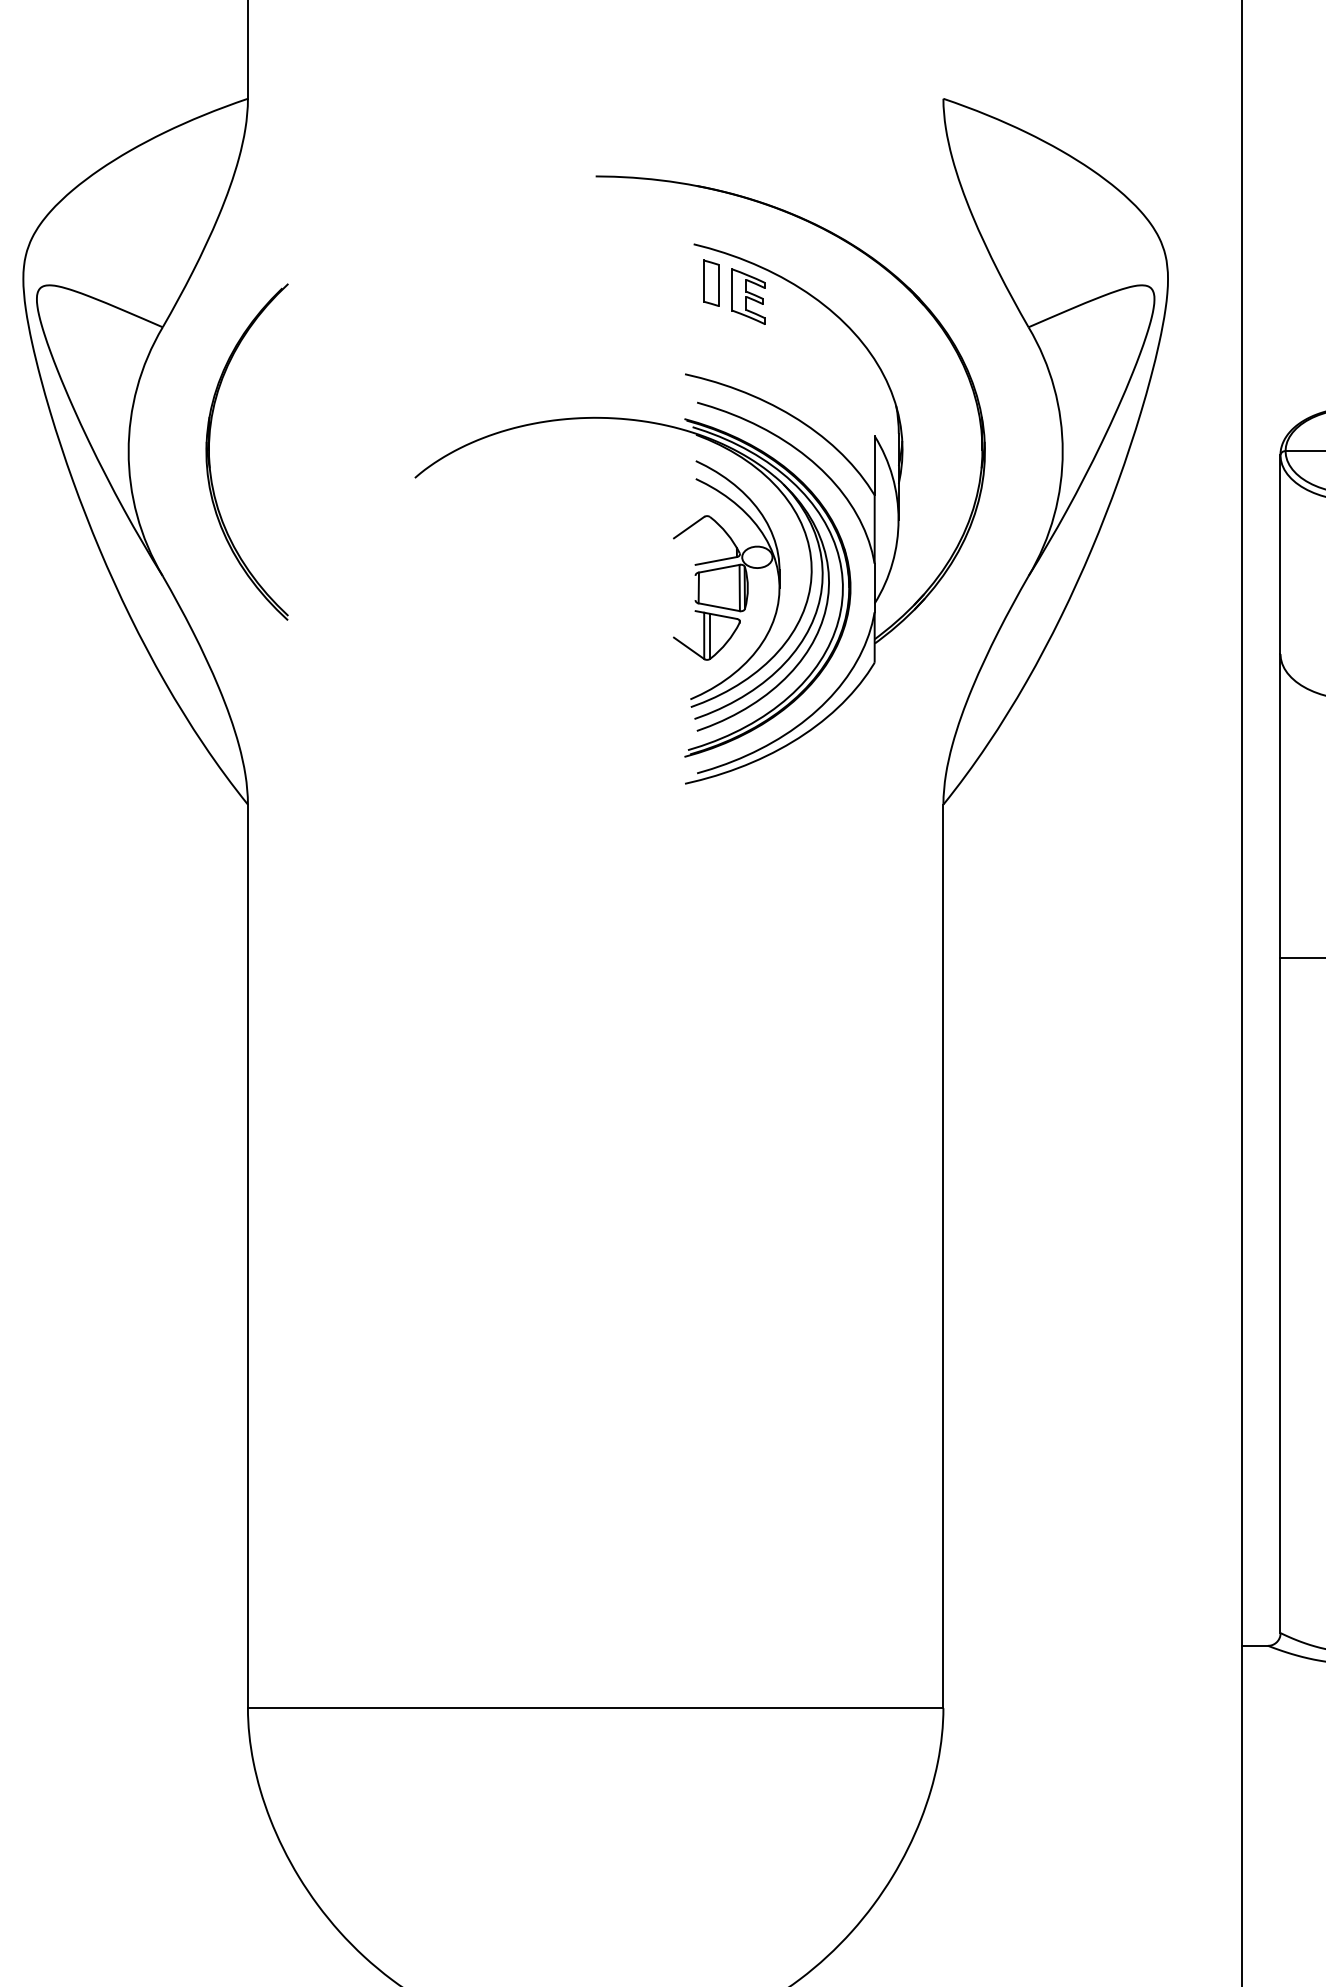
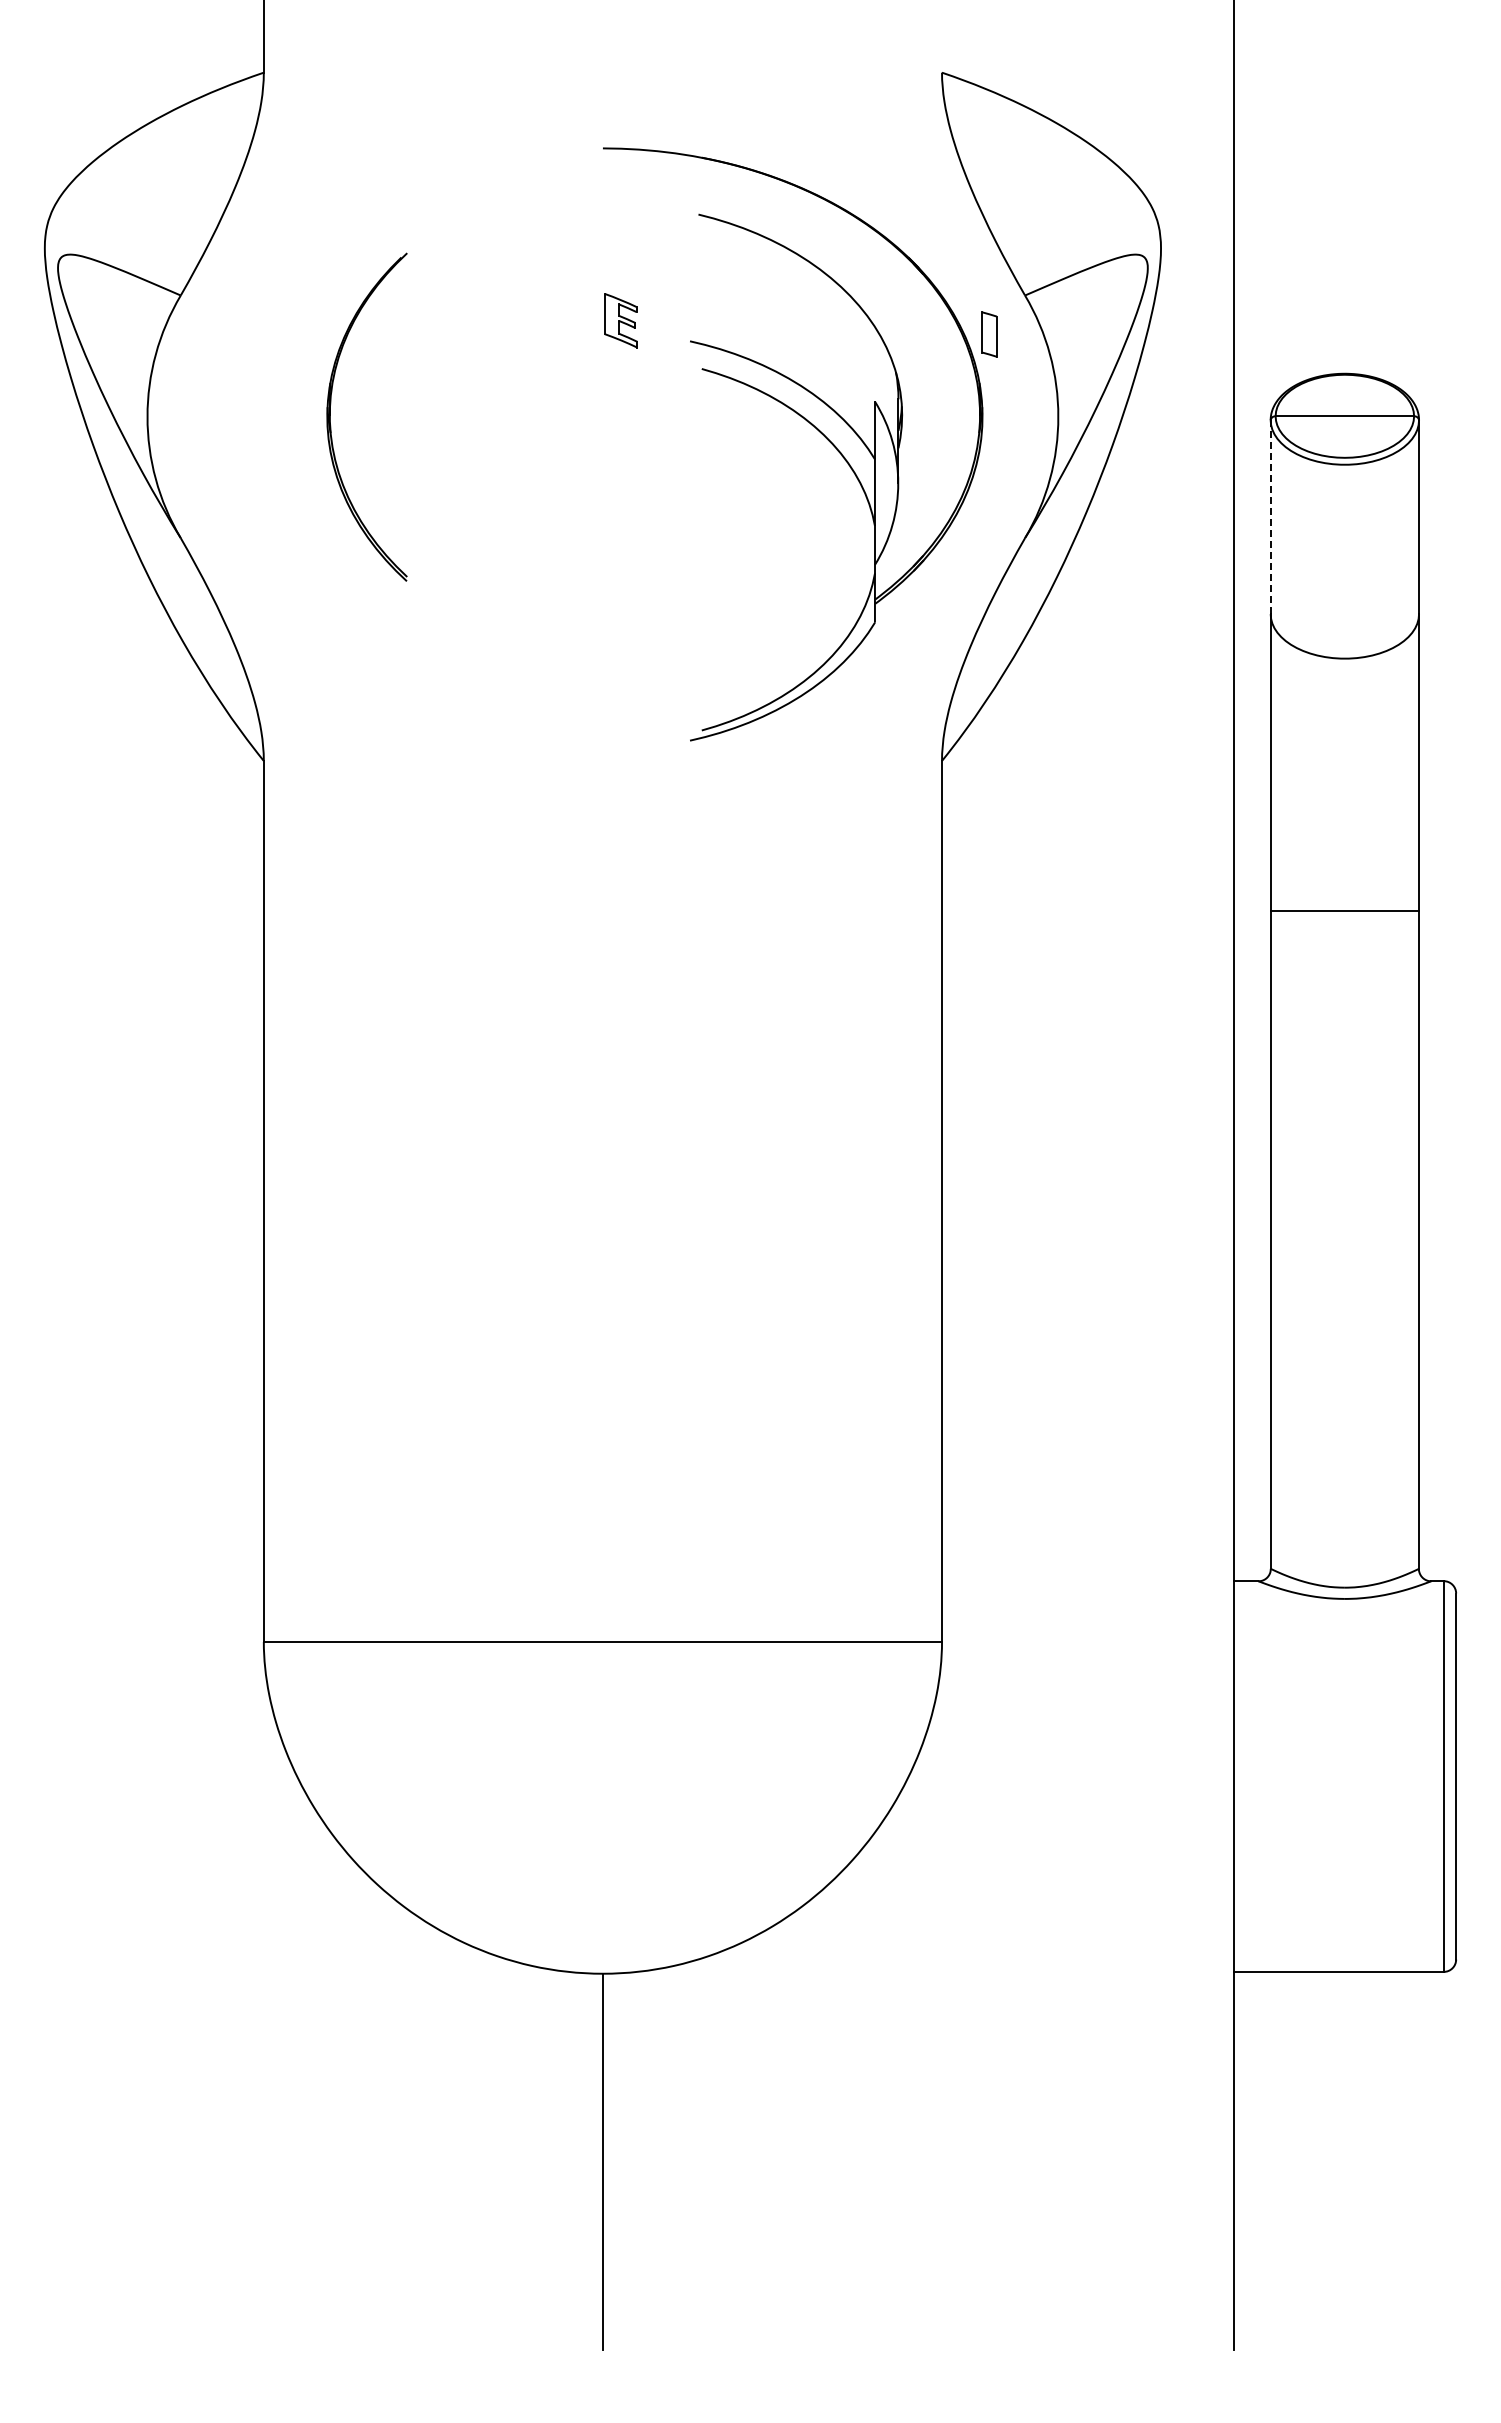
part: (711, 283) -> (989, 334), moved
part: (748, 296) -> (620, 320), moved
part: (209, 451) -> (330, 416), moved
part: (674, 539) -> (679, 502), removed
line: (1280, 554) -> (1270, 517), solid -> dashed

